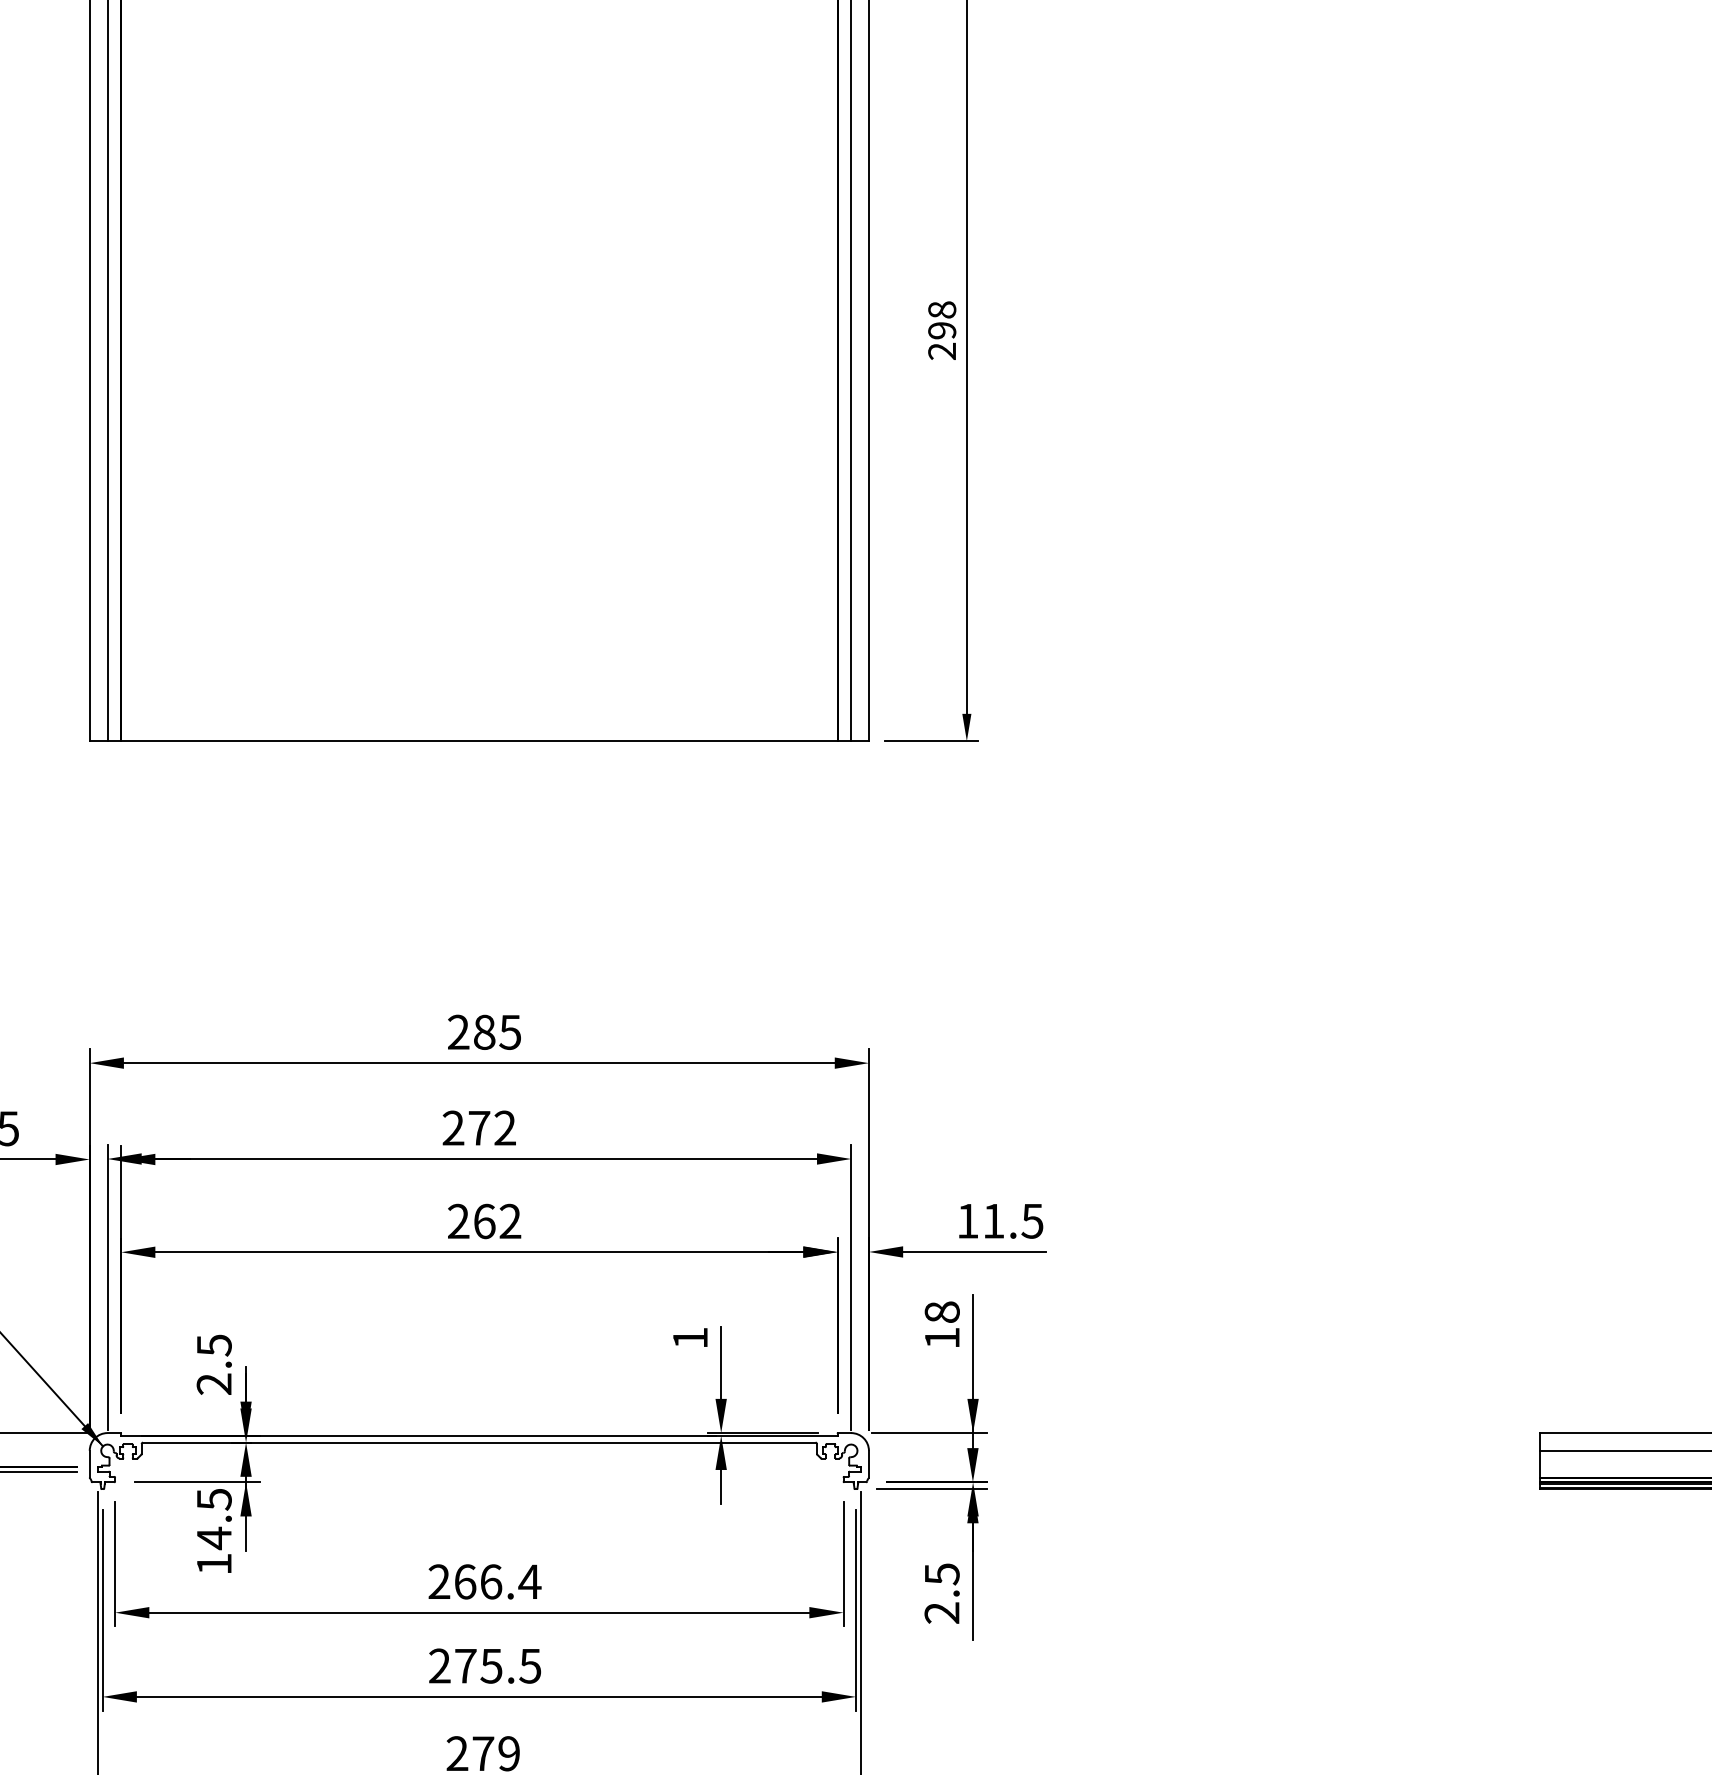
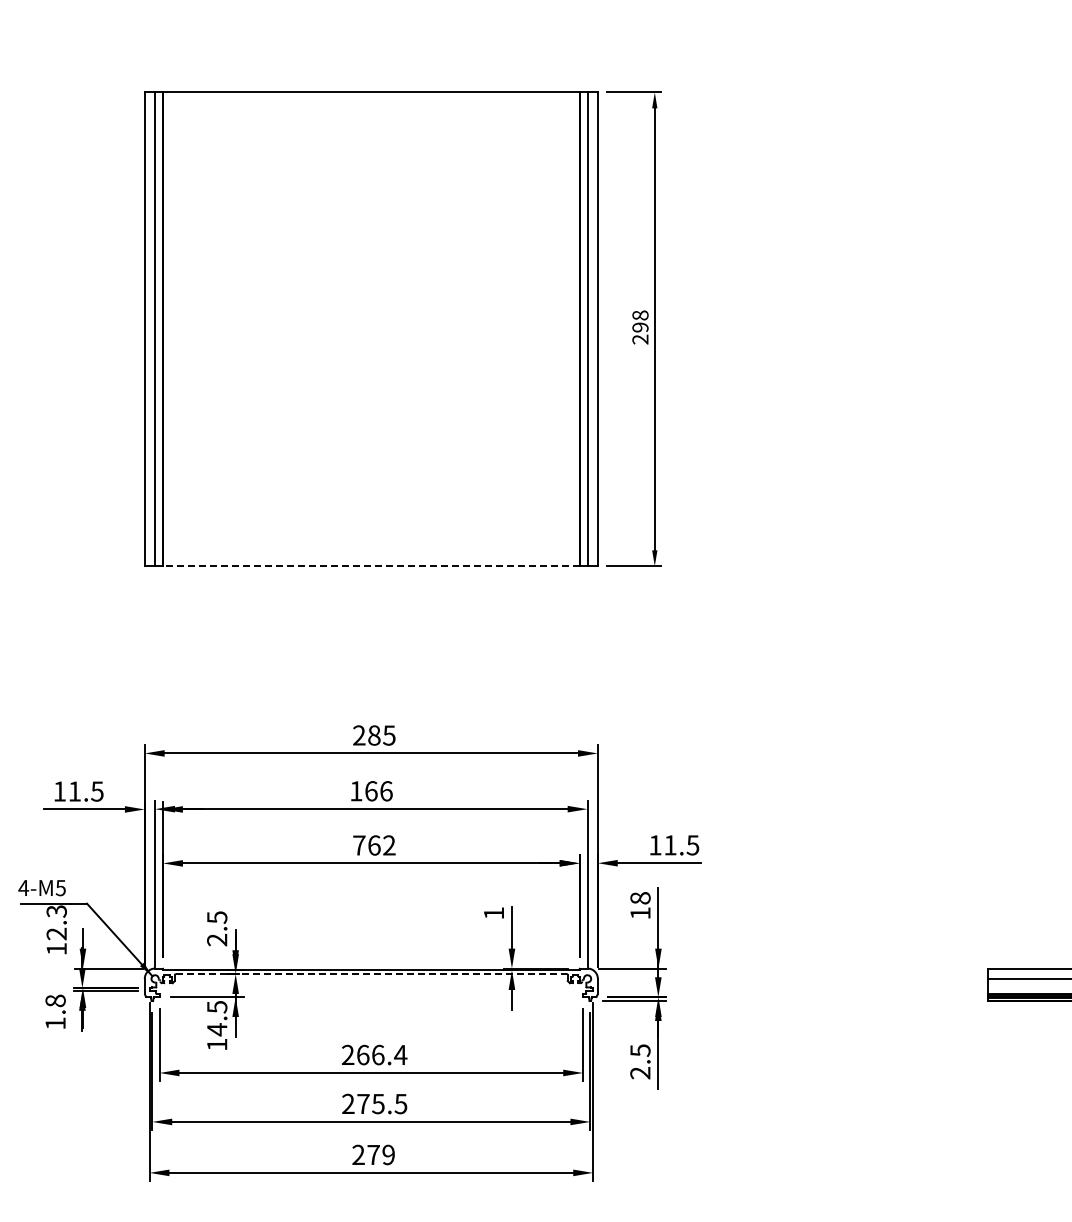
line: (477, 741) -> (370, 566), solid -> dashed
text: (479, 1128) -> (371, 791), 272 -> 166
text: (459, 1221) -> (359, 845), 262 -> 762
line: (479, 1443) -> (371, 974), solid -> dashed

